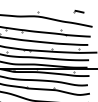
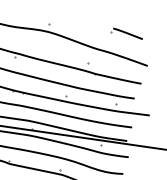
part: (78, 11) -> (125, 33), size x1.67

